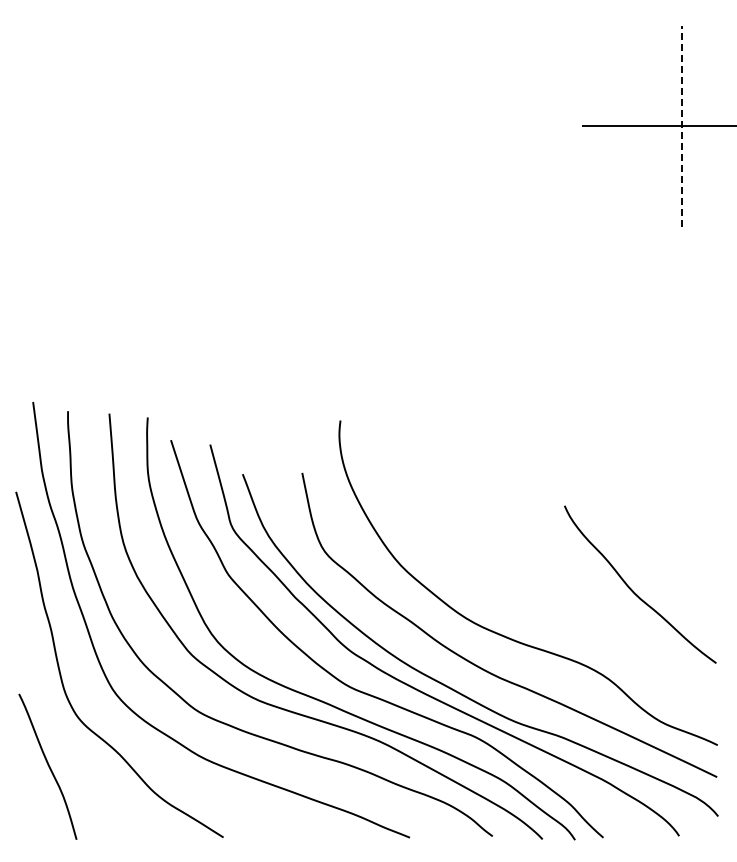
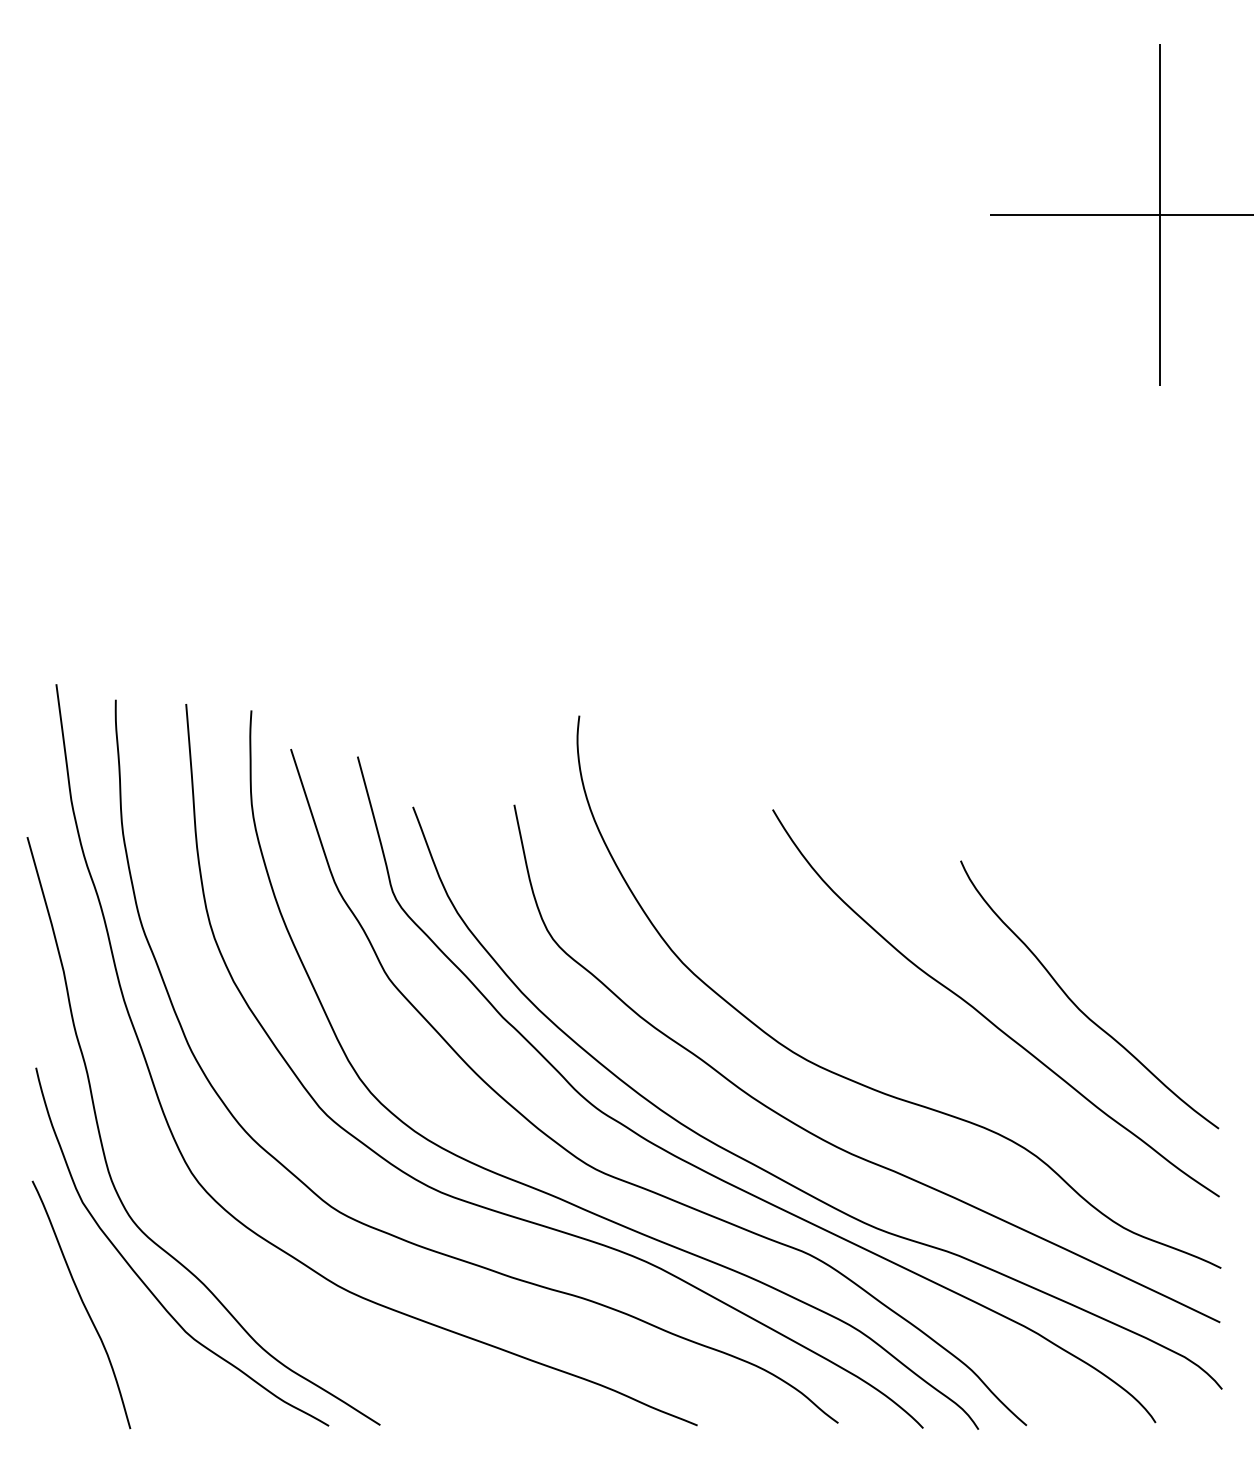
line: (682, 126) -> (1161, 215), dashed -> solid
curve: (580, 597) -> (987, 1016), added
curve: (81, 748) -> (138, 1273), added

